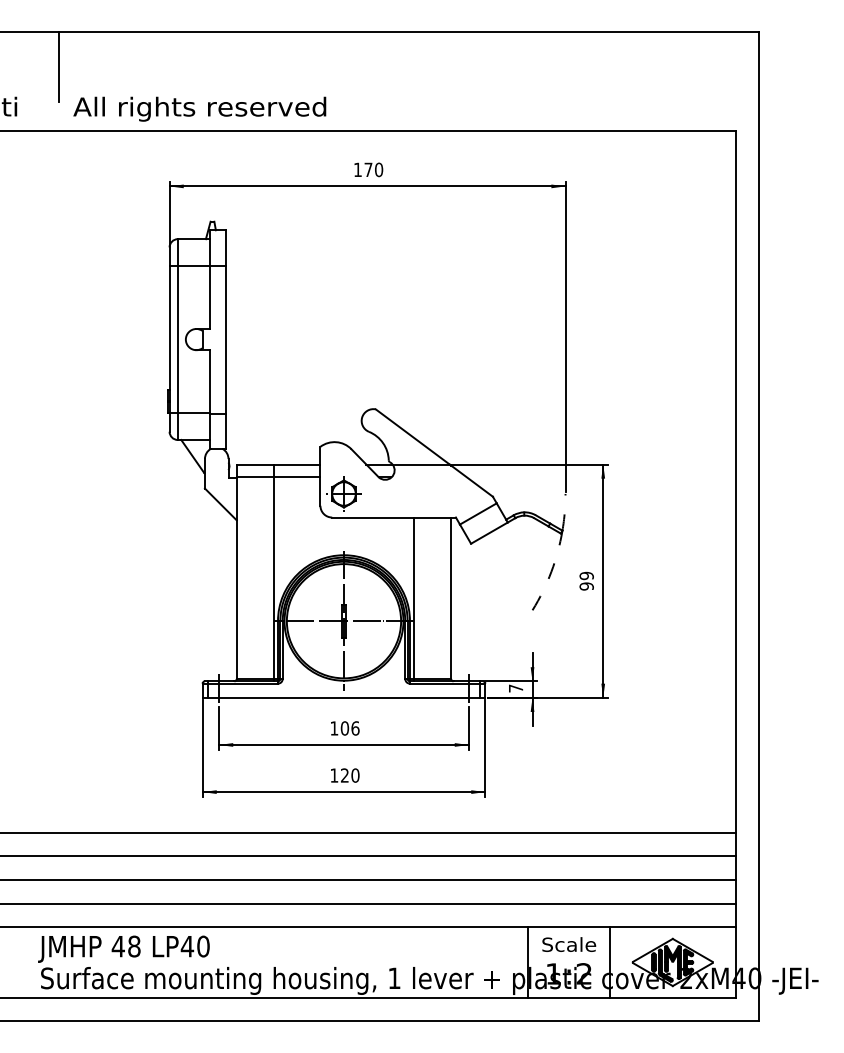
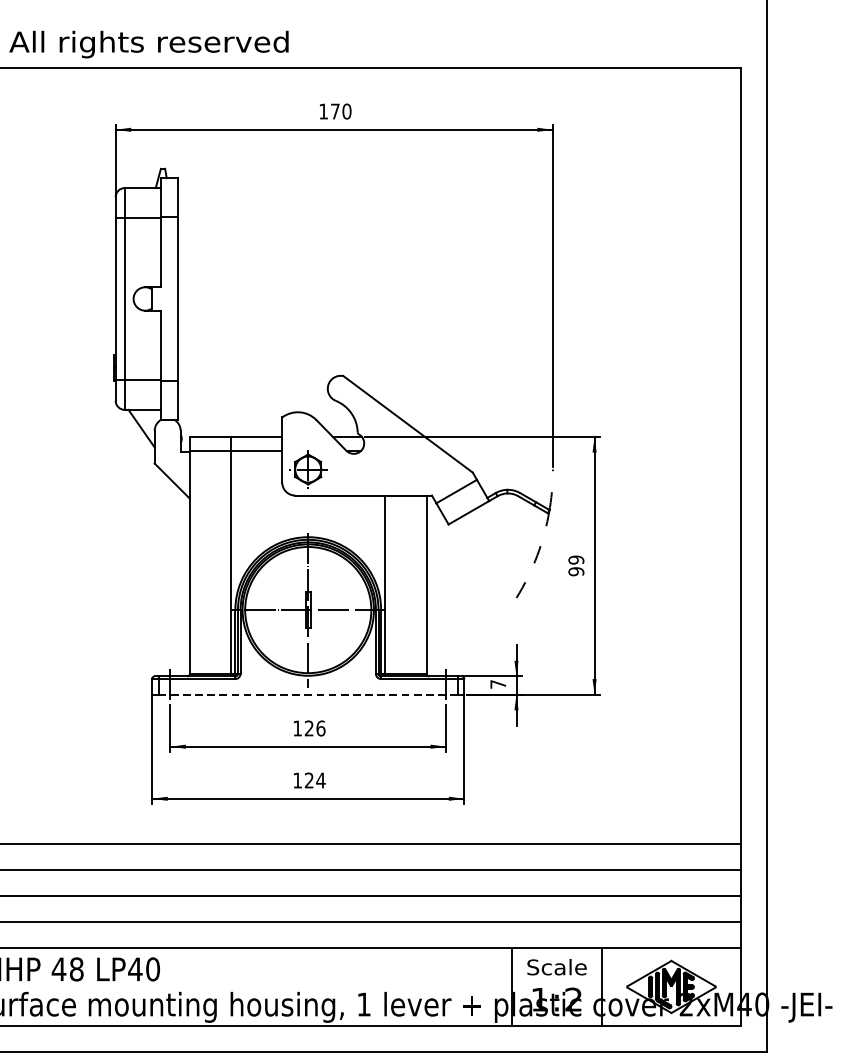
line: (344, 697) -> (308, 694), solid -> dashed
text: (344, 728) -> (308, 728), 106 -> 126
text: (355, 775) -> (320, 780), 120 -> 124

